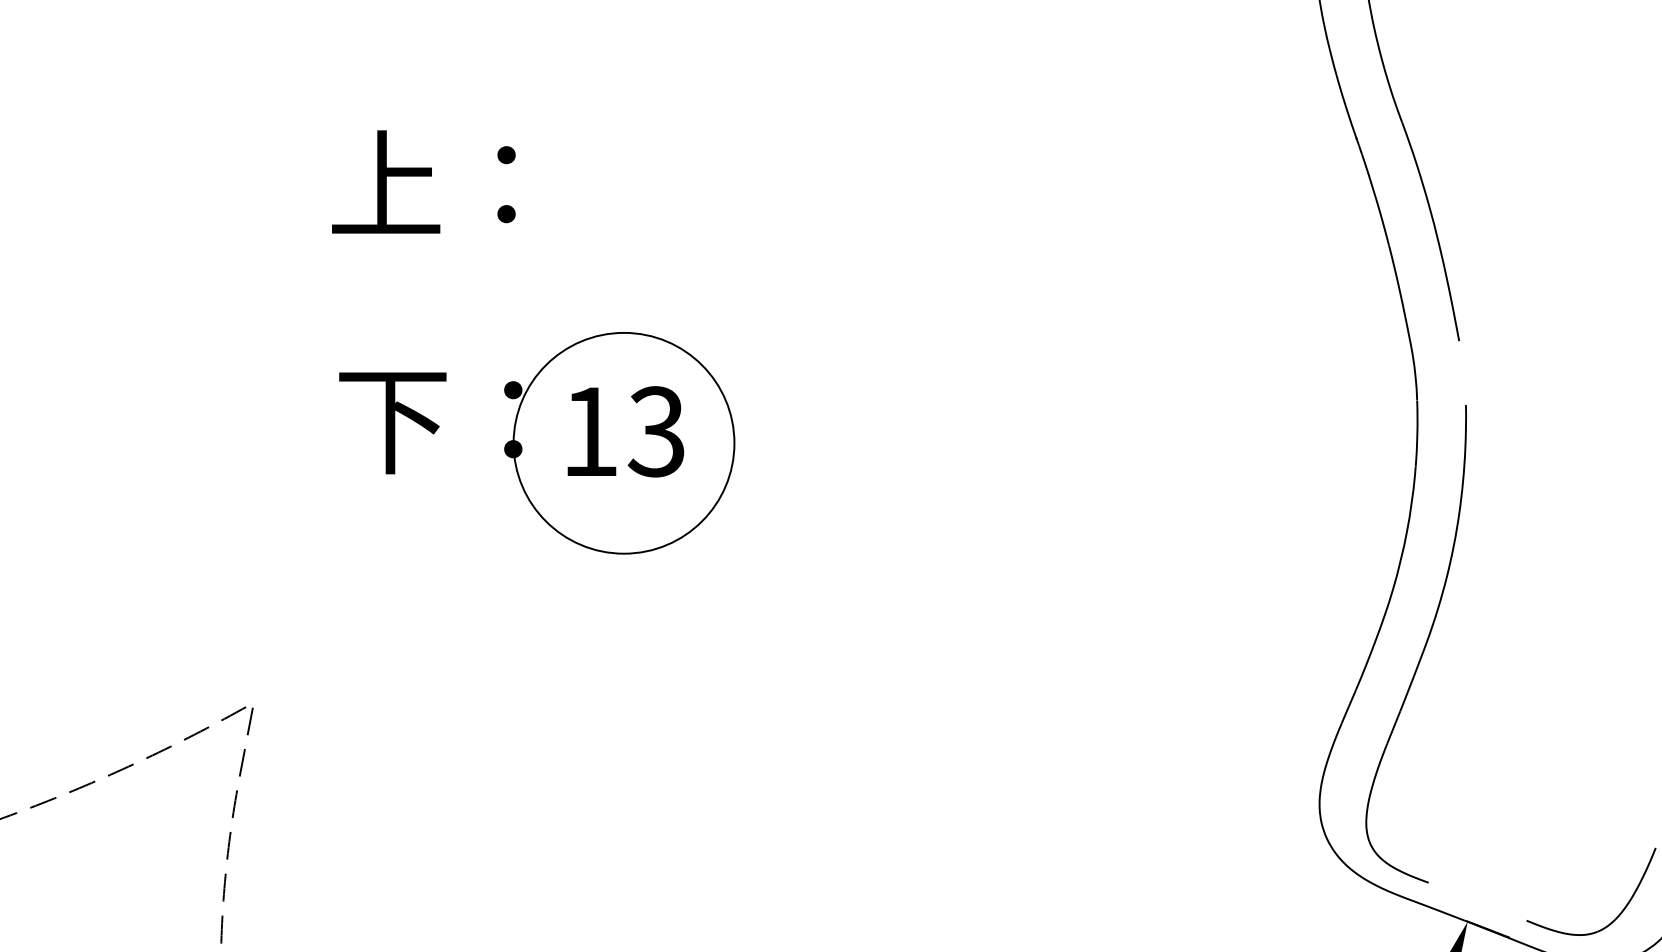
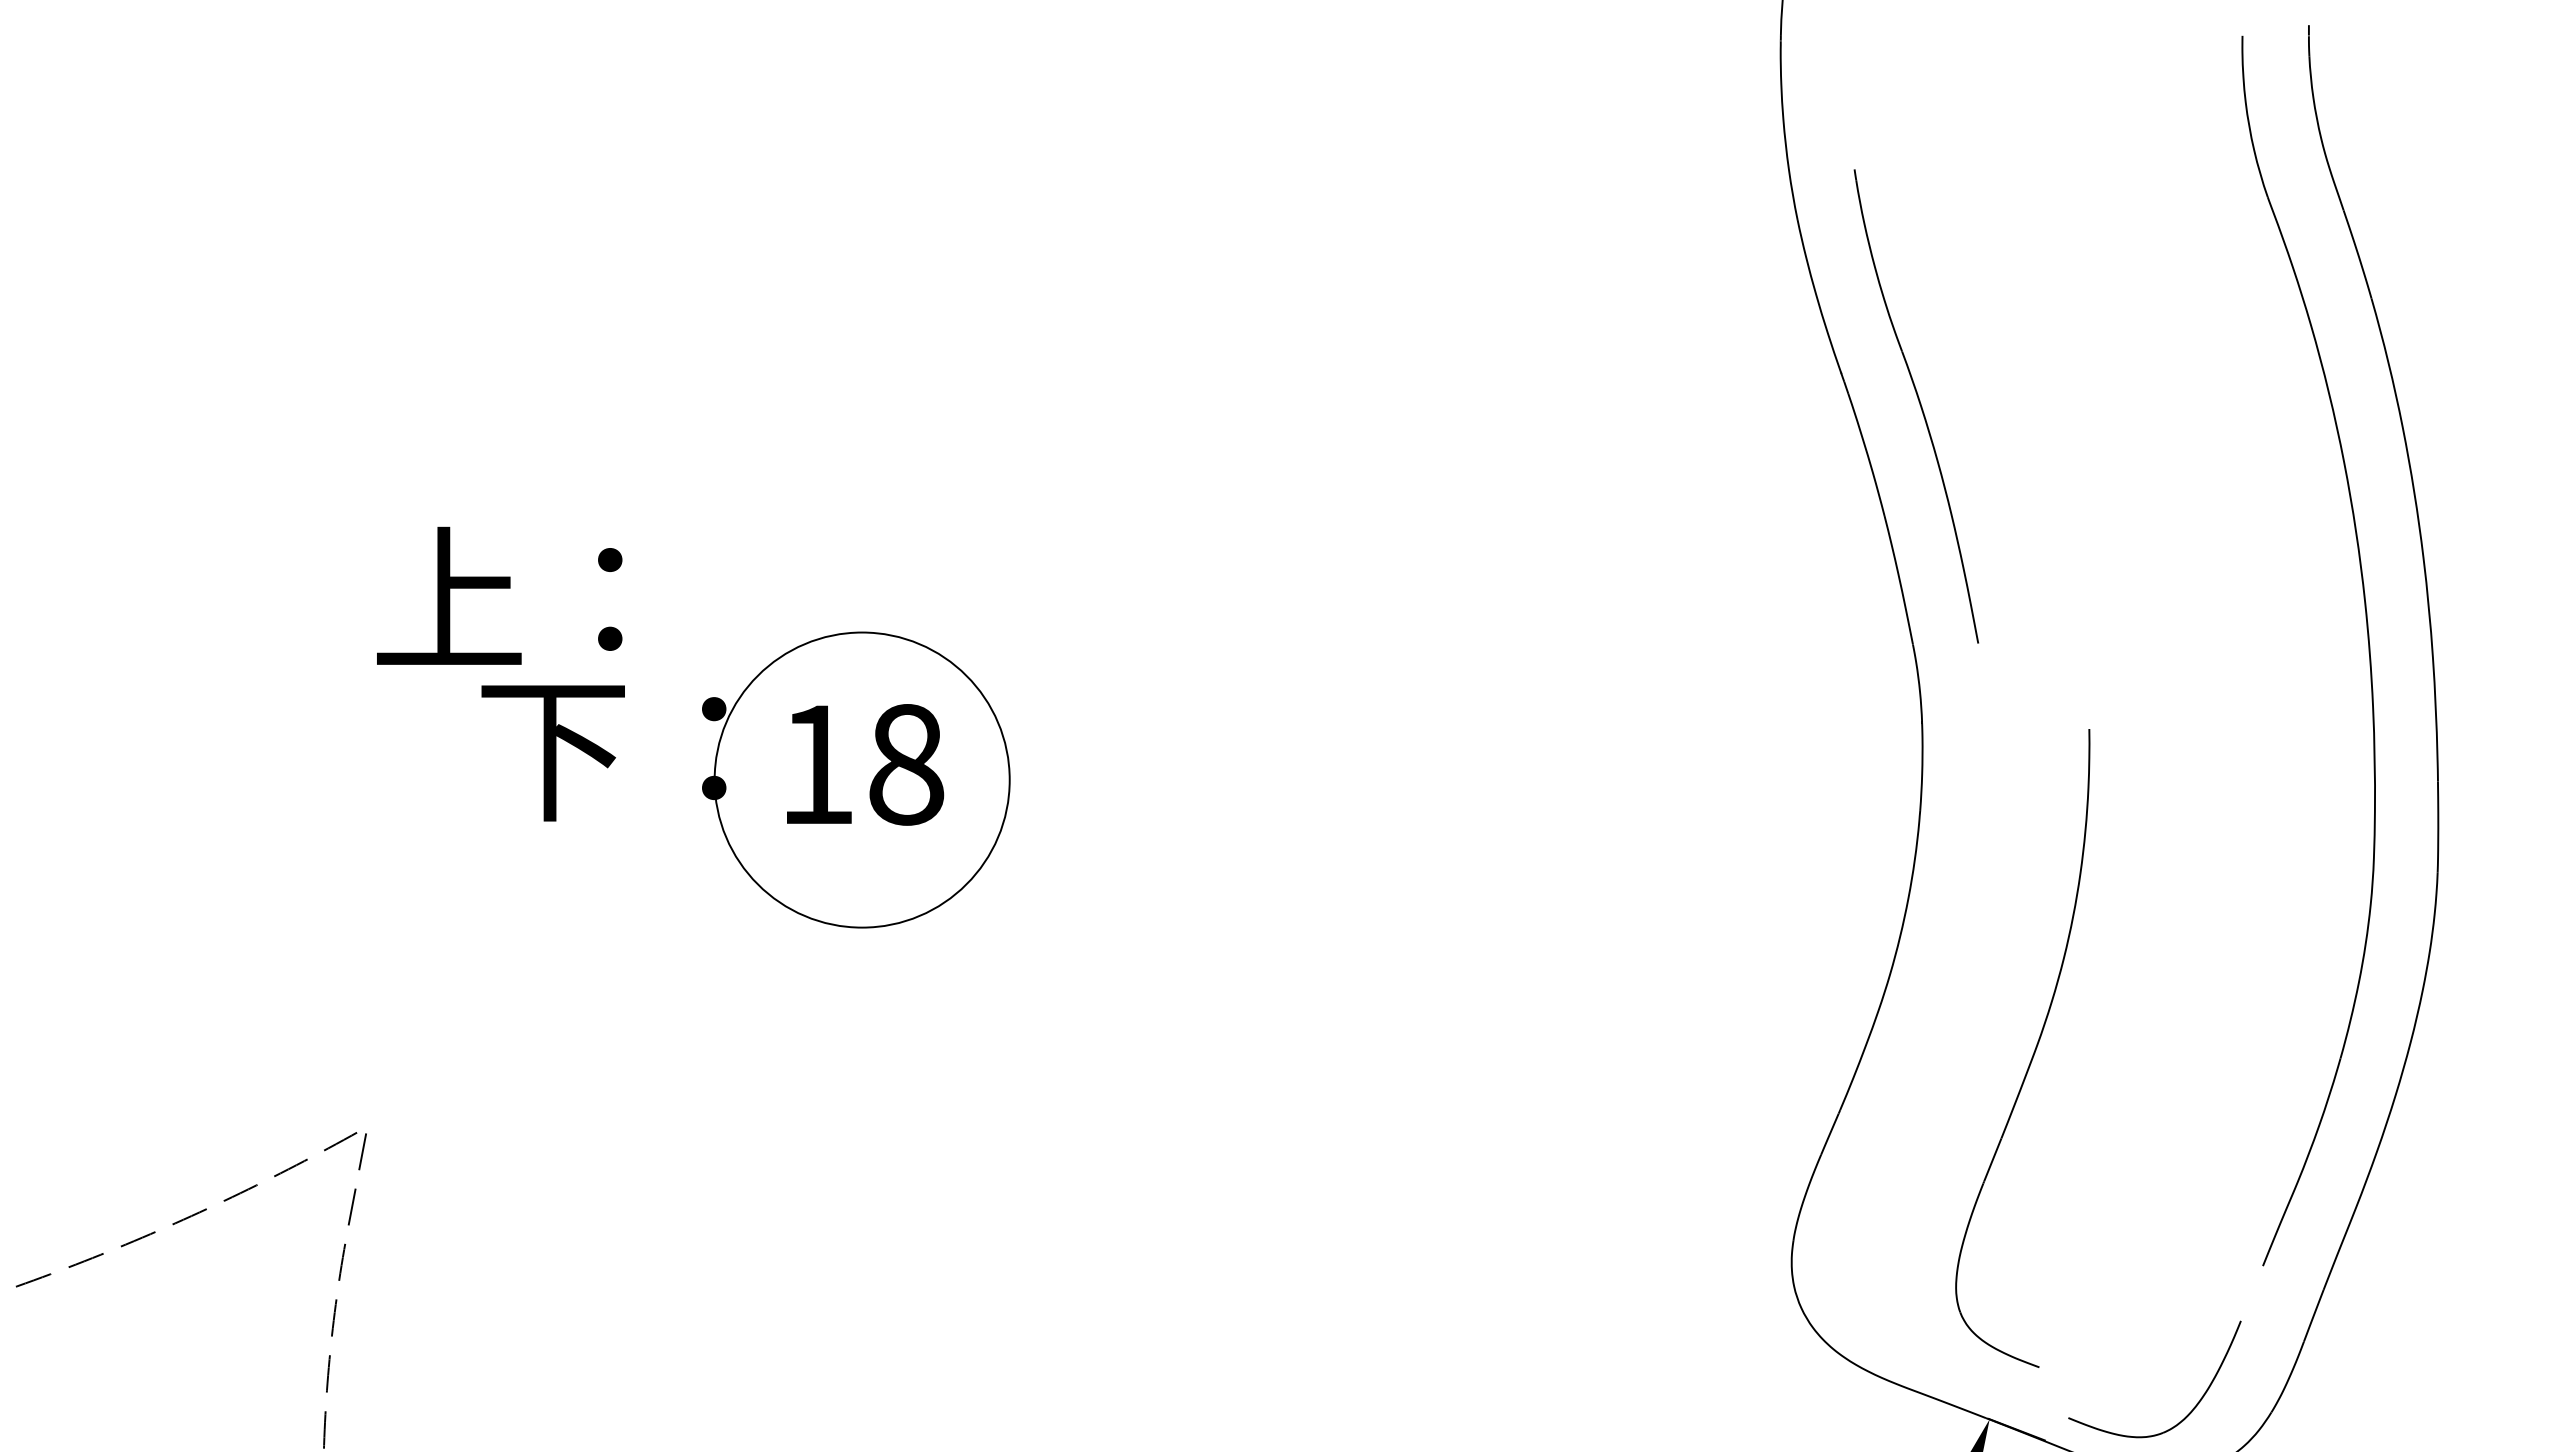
text: (423, 181) -> (499, 595), moved
text: (656, 431) -> (905, 764), 13 -> 18
part: (1423, 648) -> (2032, 1054), moved

